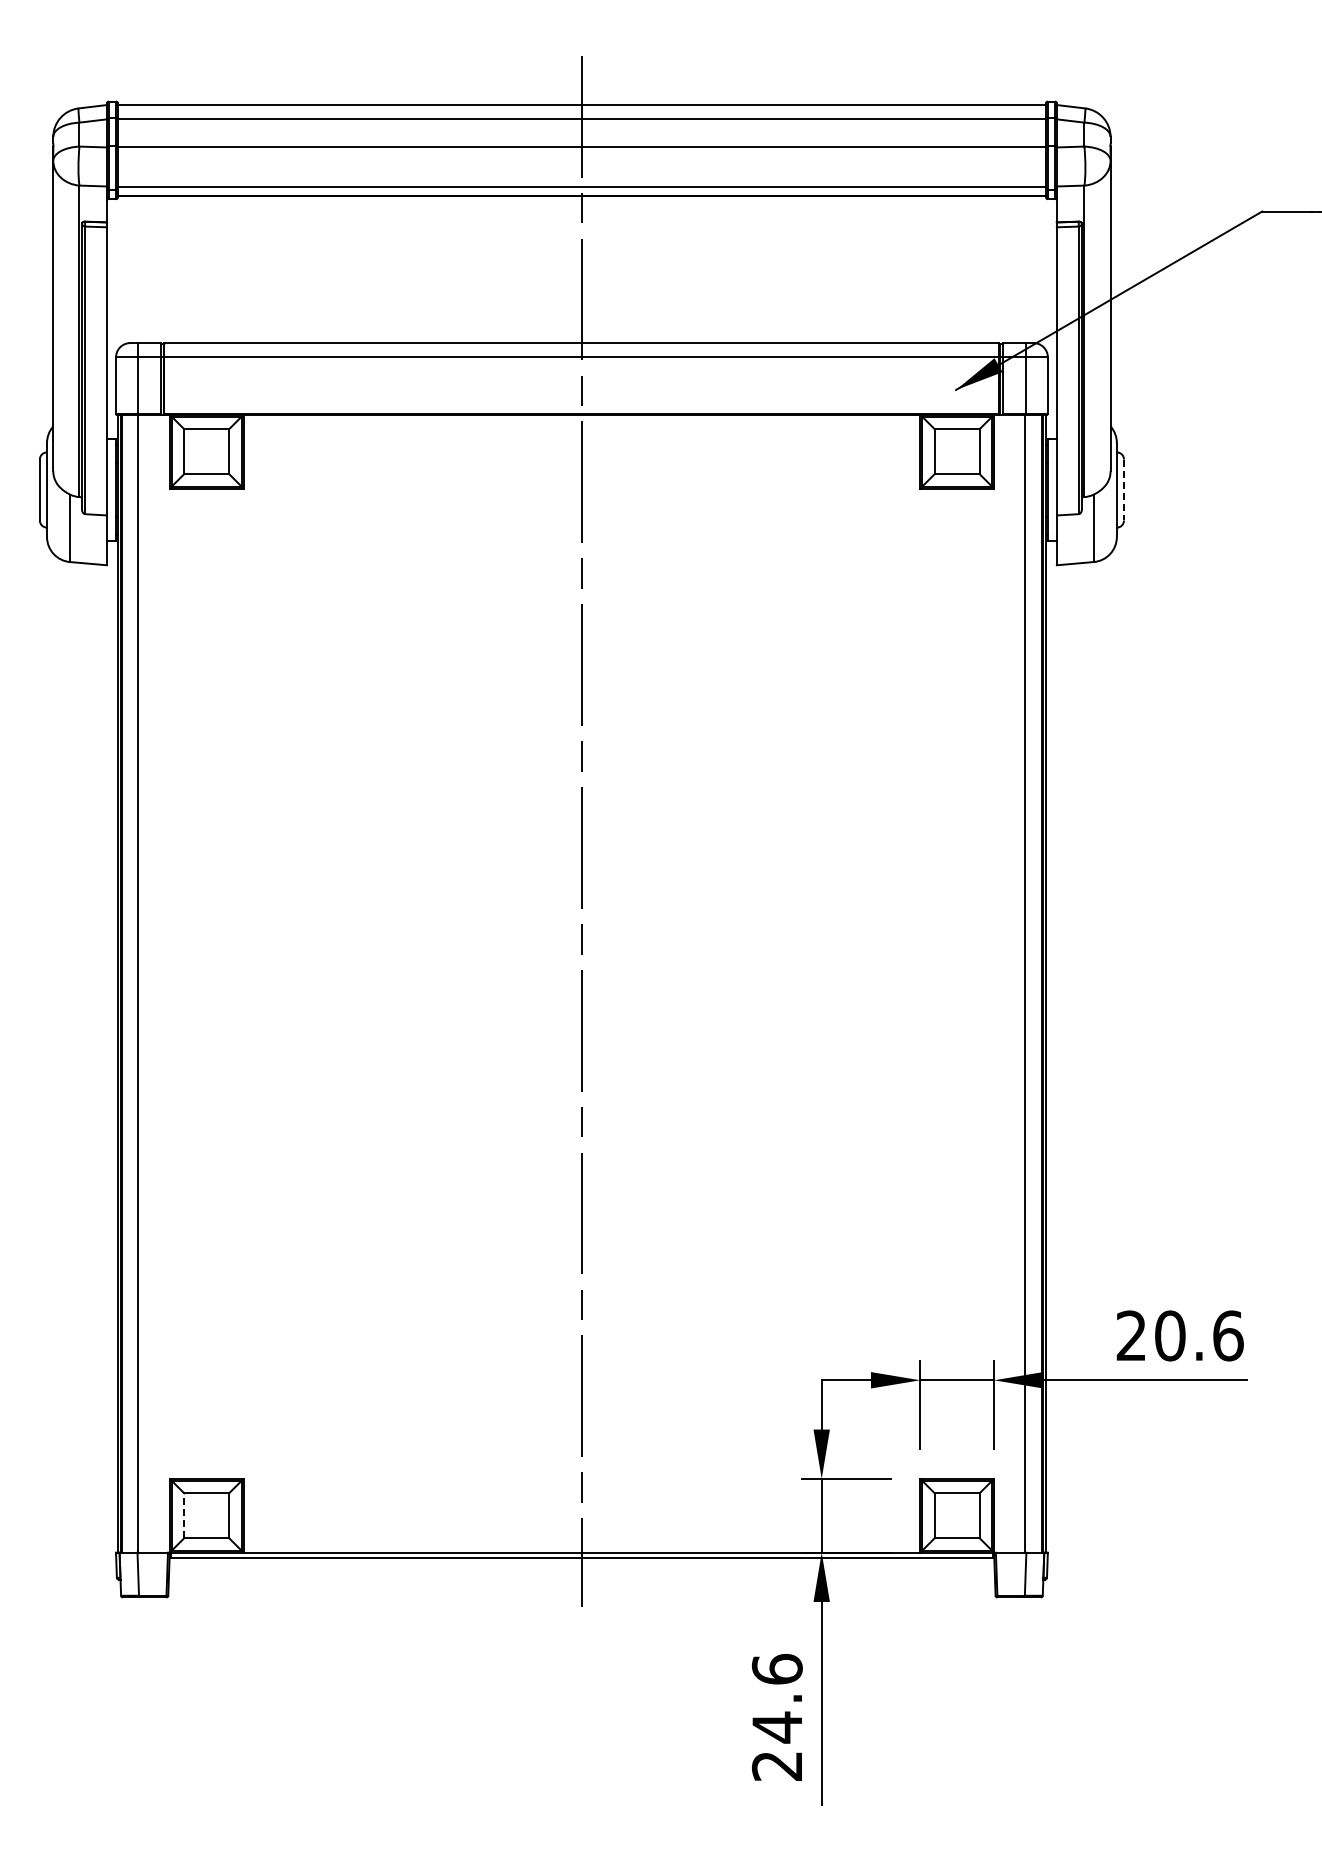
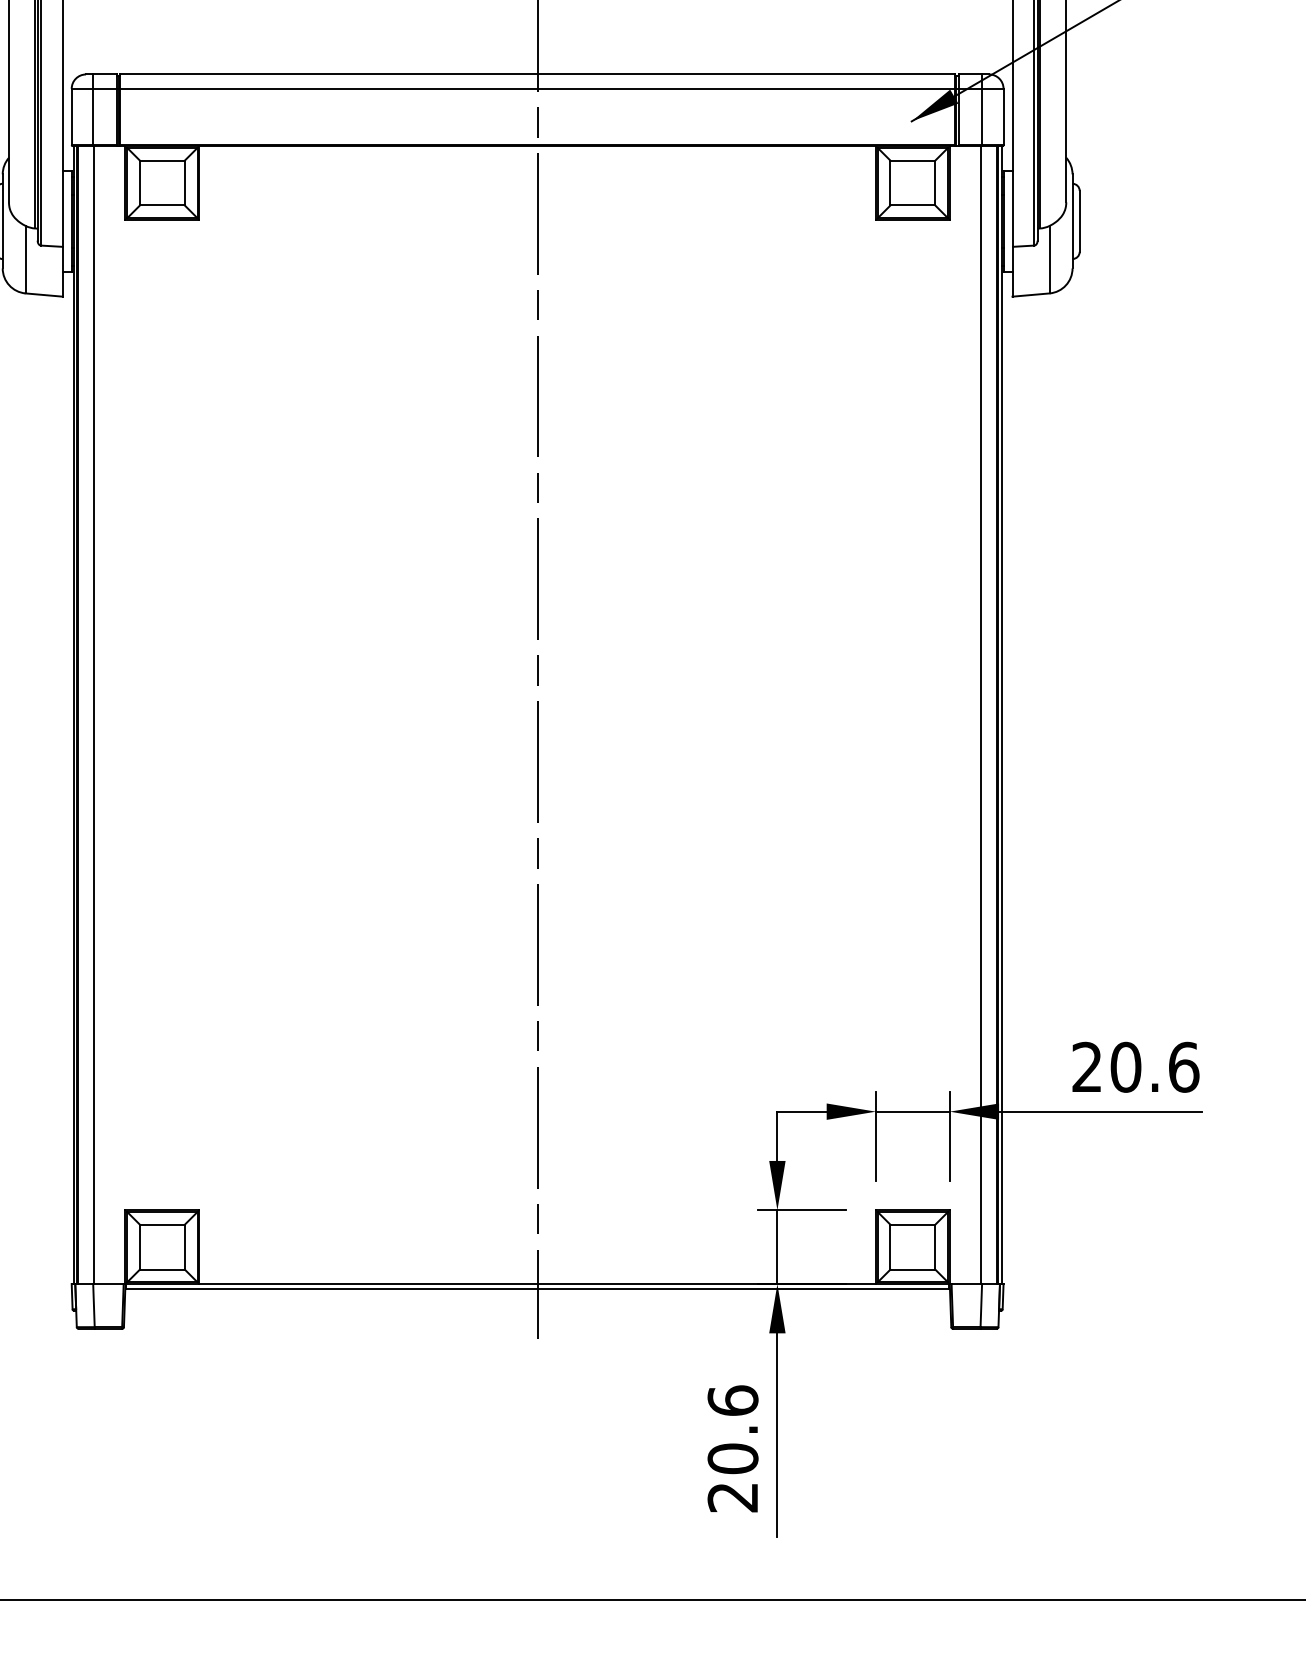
line: (1124, 490) -> (1080, 221), dashed -> solid
line: (184, 1515) -> (140, 1246), dashed -> solid
text: (776, 1727) -> (732, 1458), 24.6 -> 20.6

